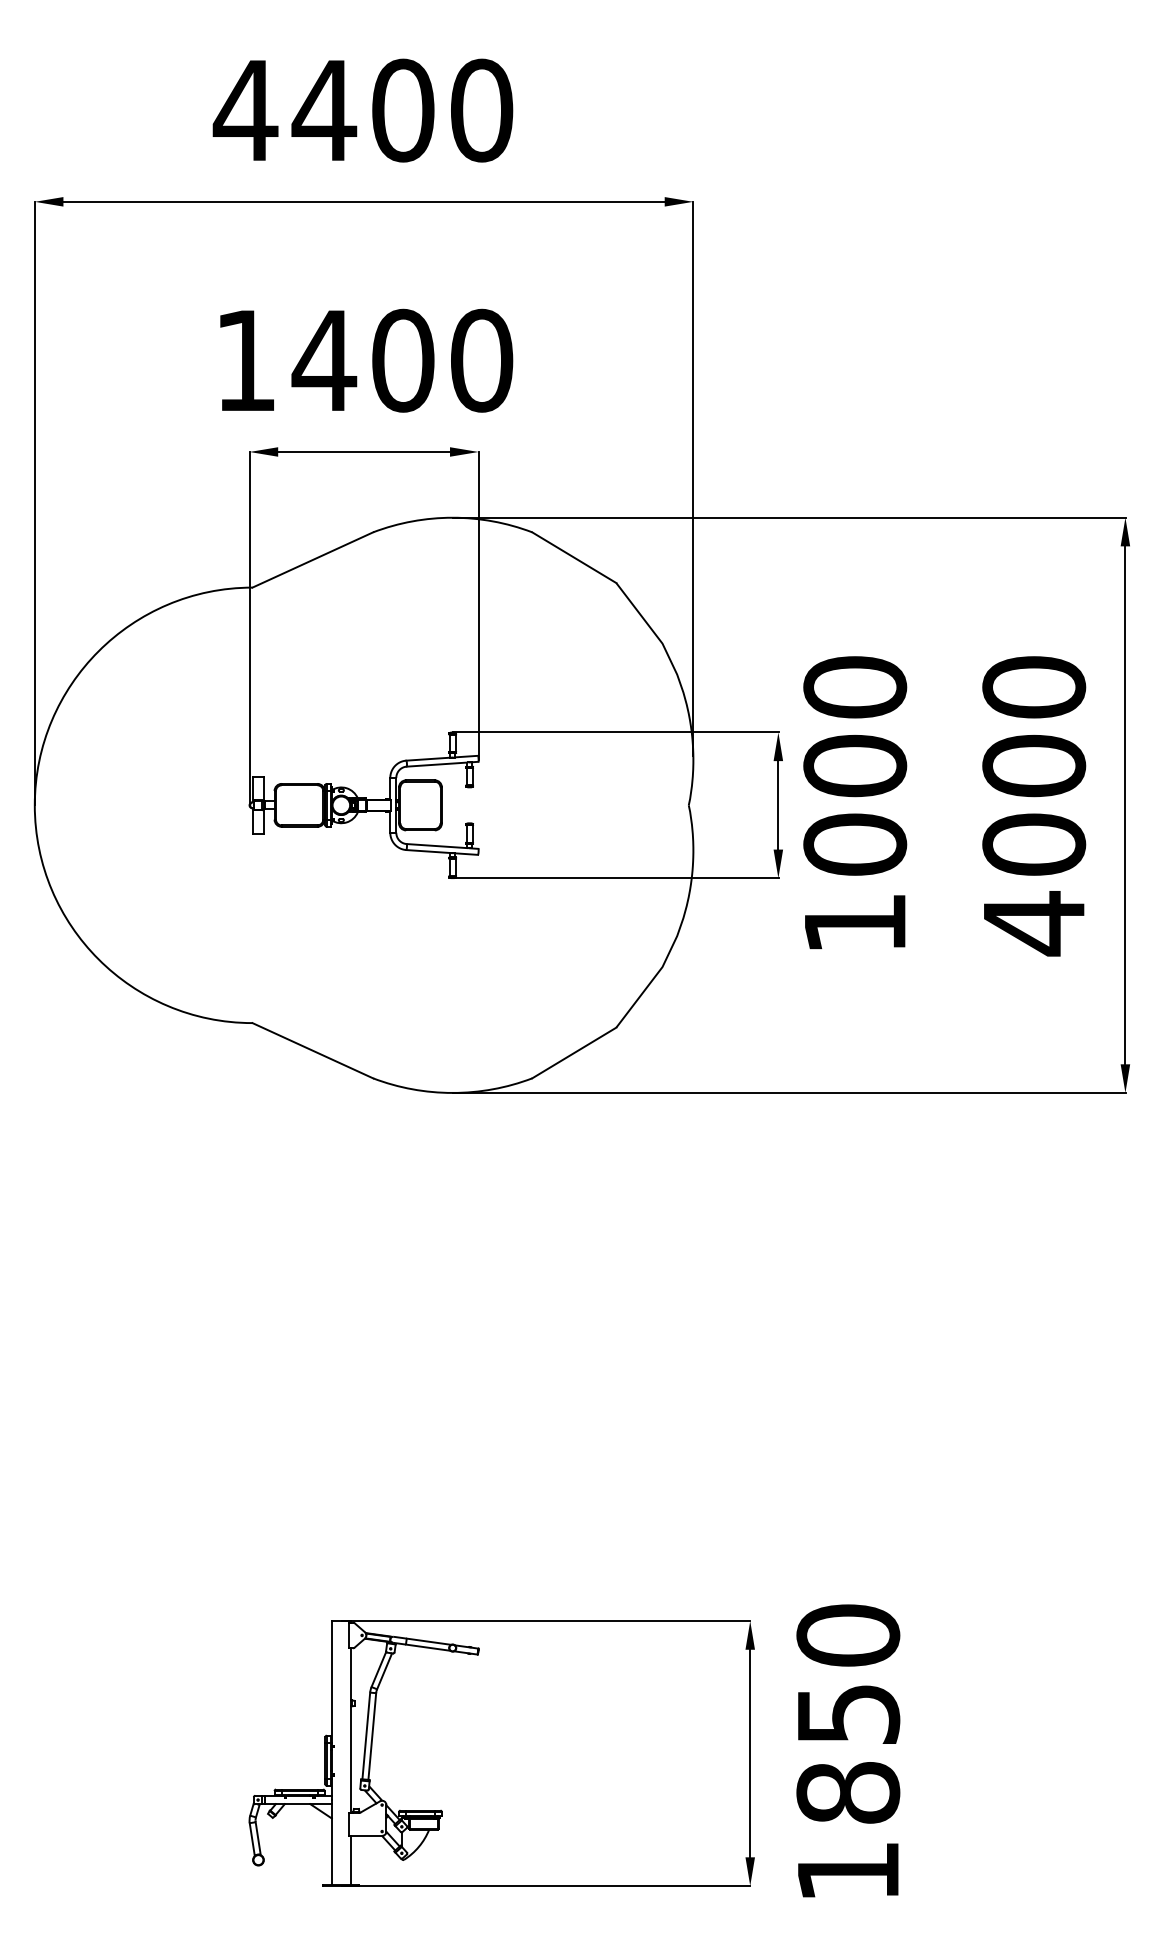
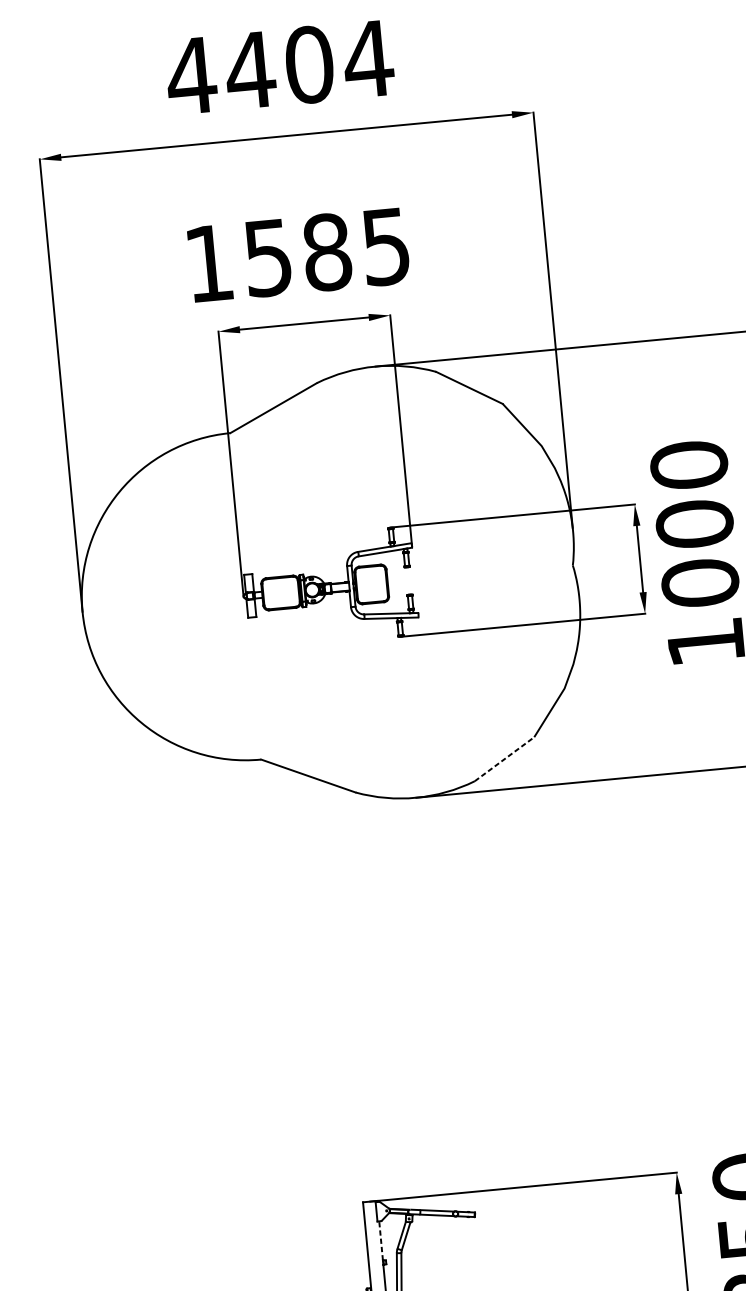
text: (481, 110) -> (368, 59), 4400 -> 4404
text: (402, 360) -> (326, 252), 1400 -> 1585
line: (574, 1052) -> (504, 758), solid -> dashed
line: (350, 1673) -> (380, 1240), solid -> dashed

